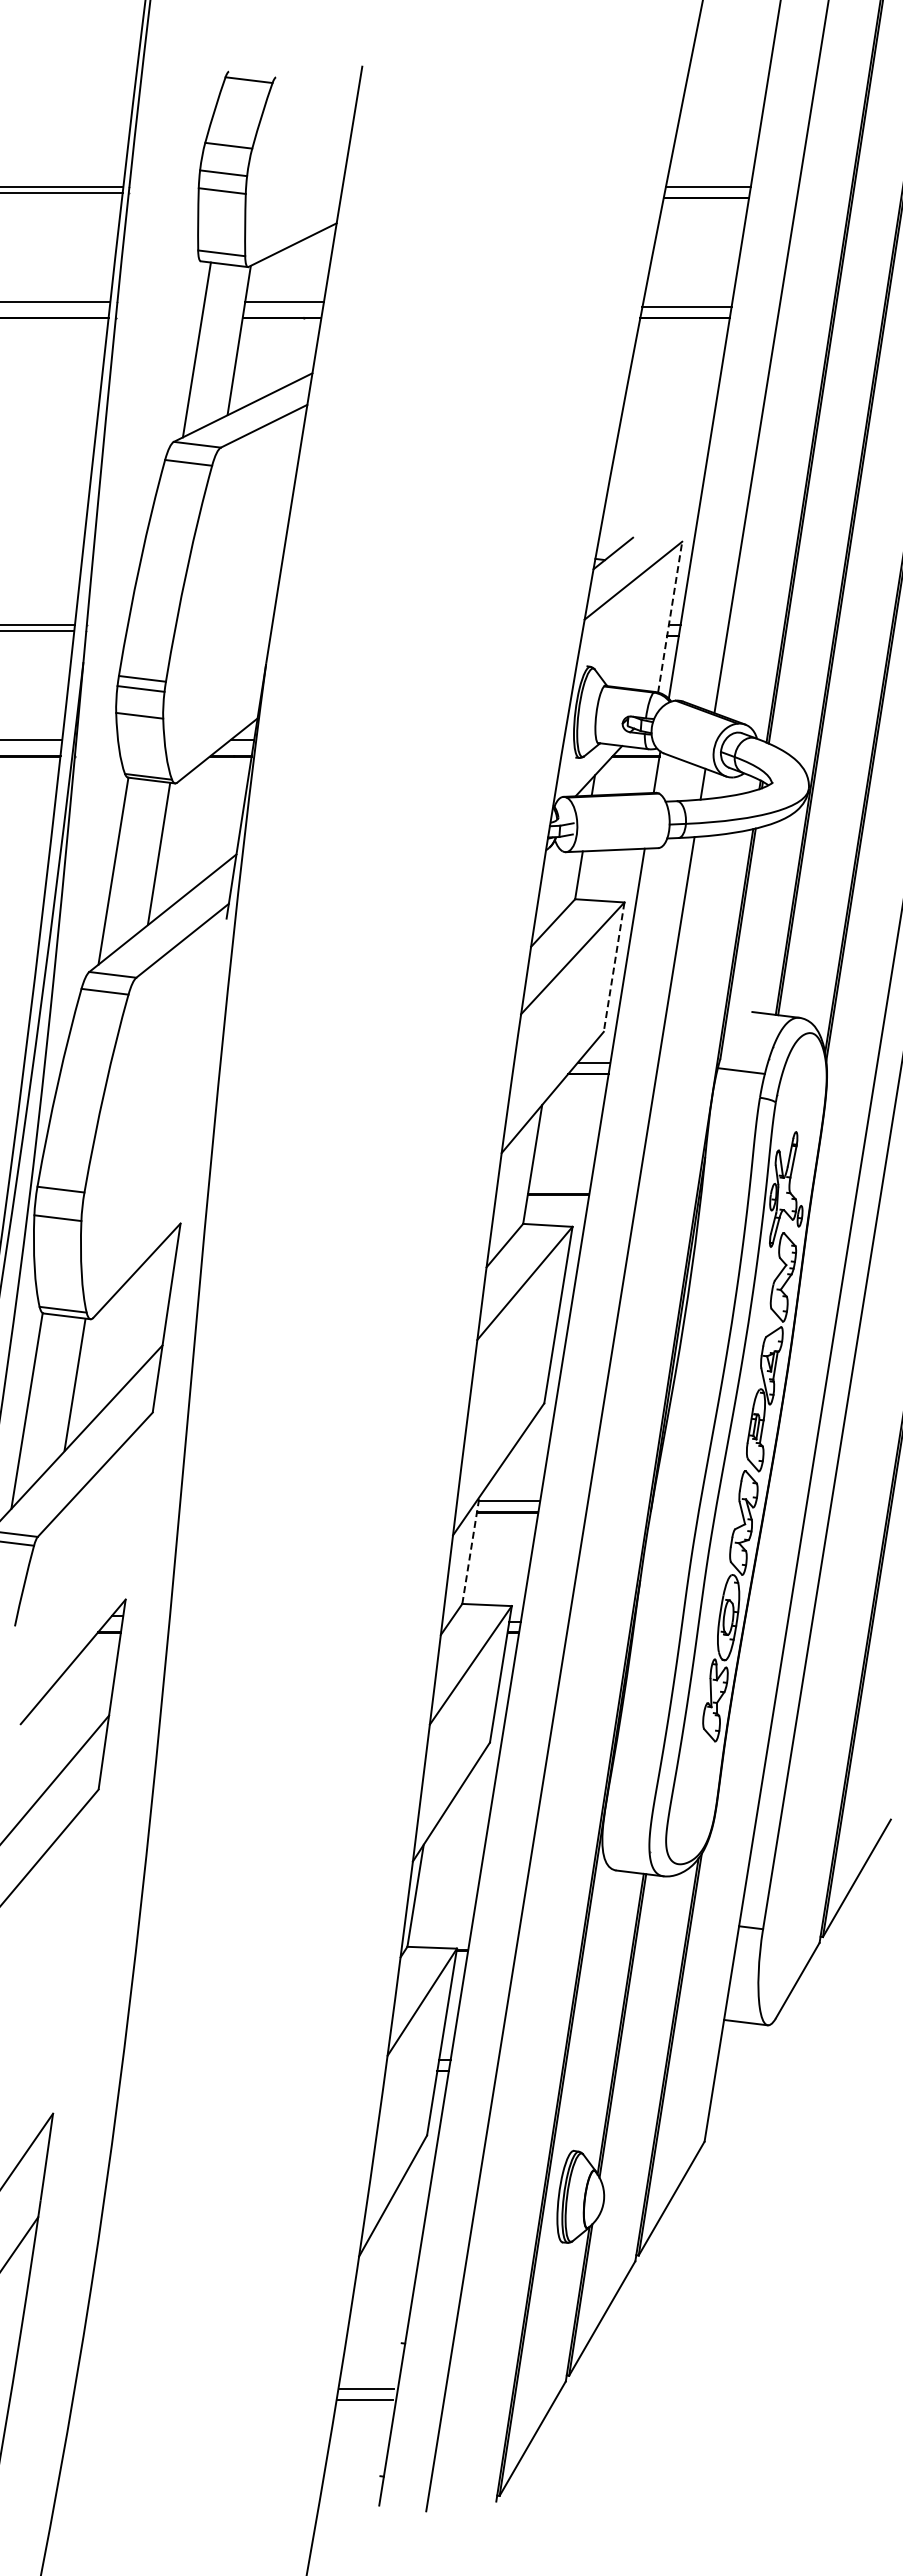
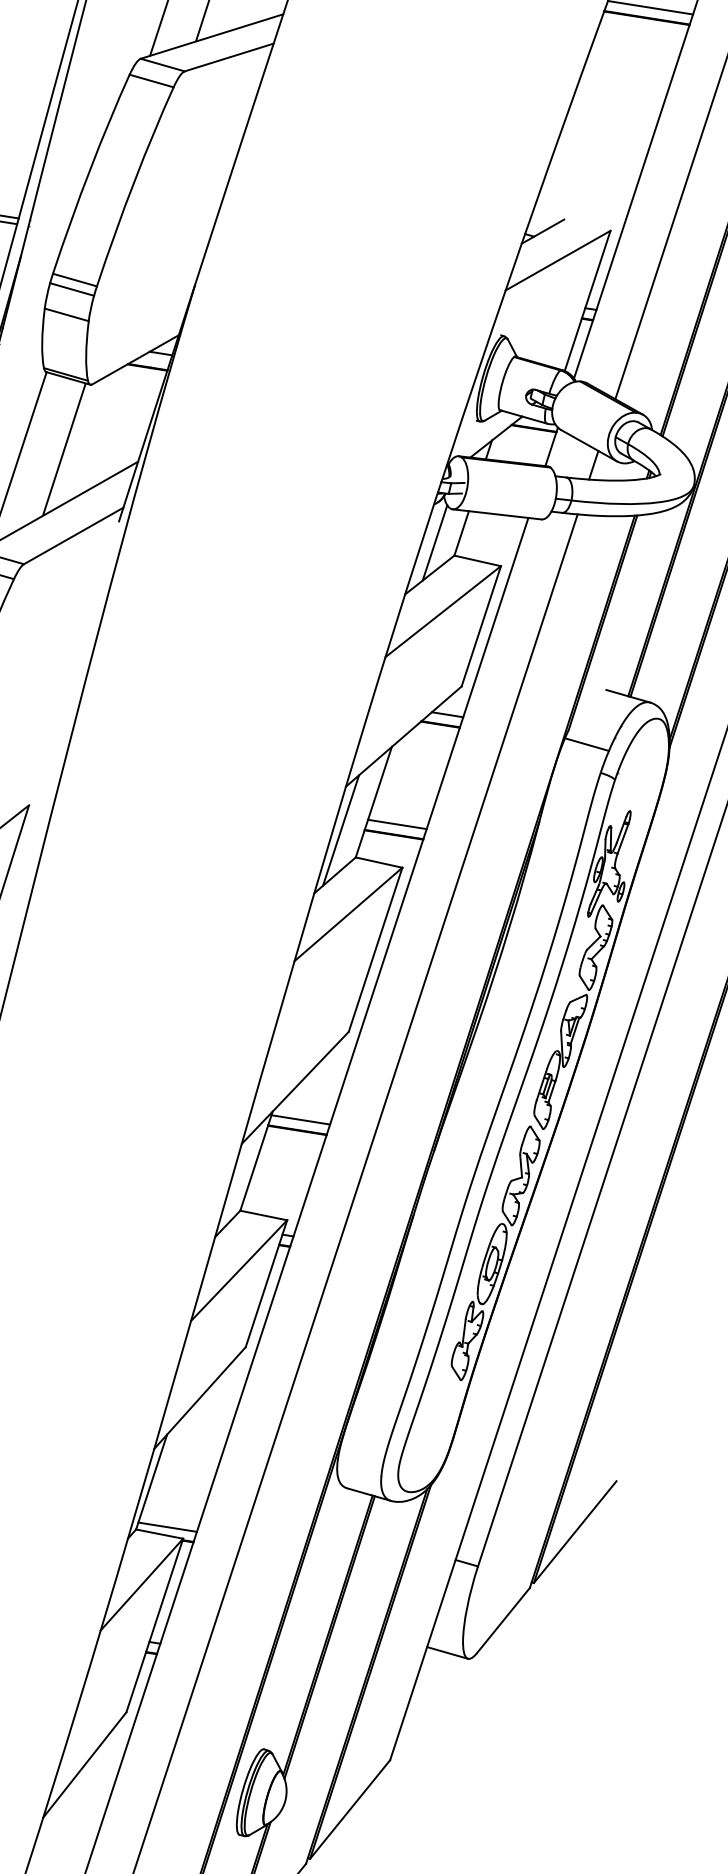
line: (670, 616) -> (588, 300), dashed -> solid
line: (552, 888) -> (434, 541), added
line: (614, 967) -> (481, 626), dashed -> solid
line: (560, 1183) -> (397, 824), added
line: (503, 1198) -> (340, 830), added
line: (470, 1550) -> (256, 1161), dashed -> solid
line: (438, 1939) -> (166, 1527), added

